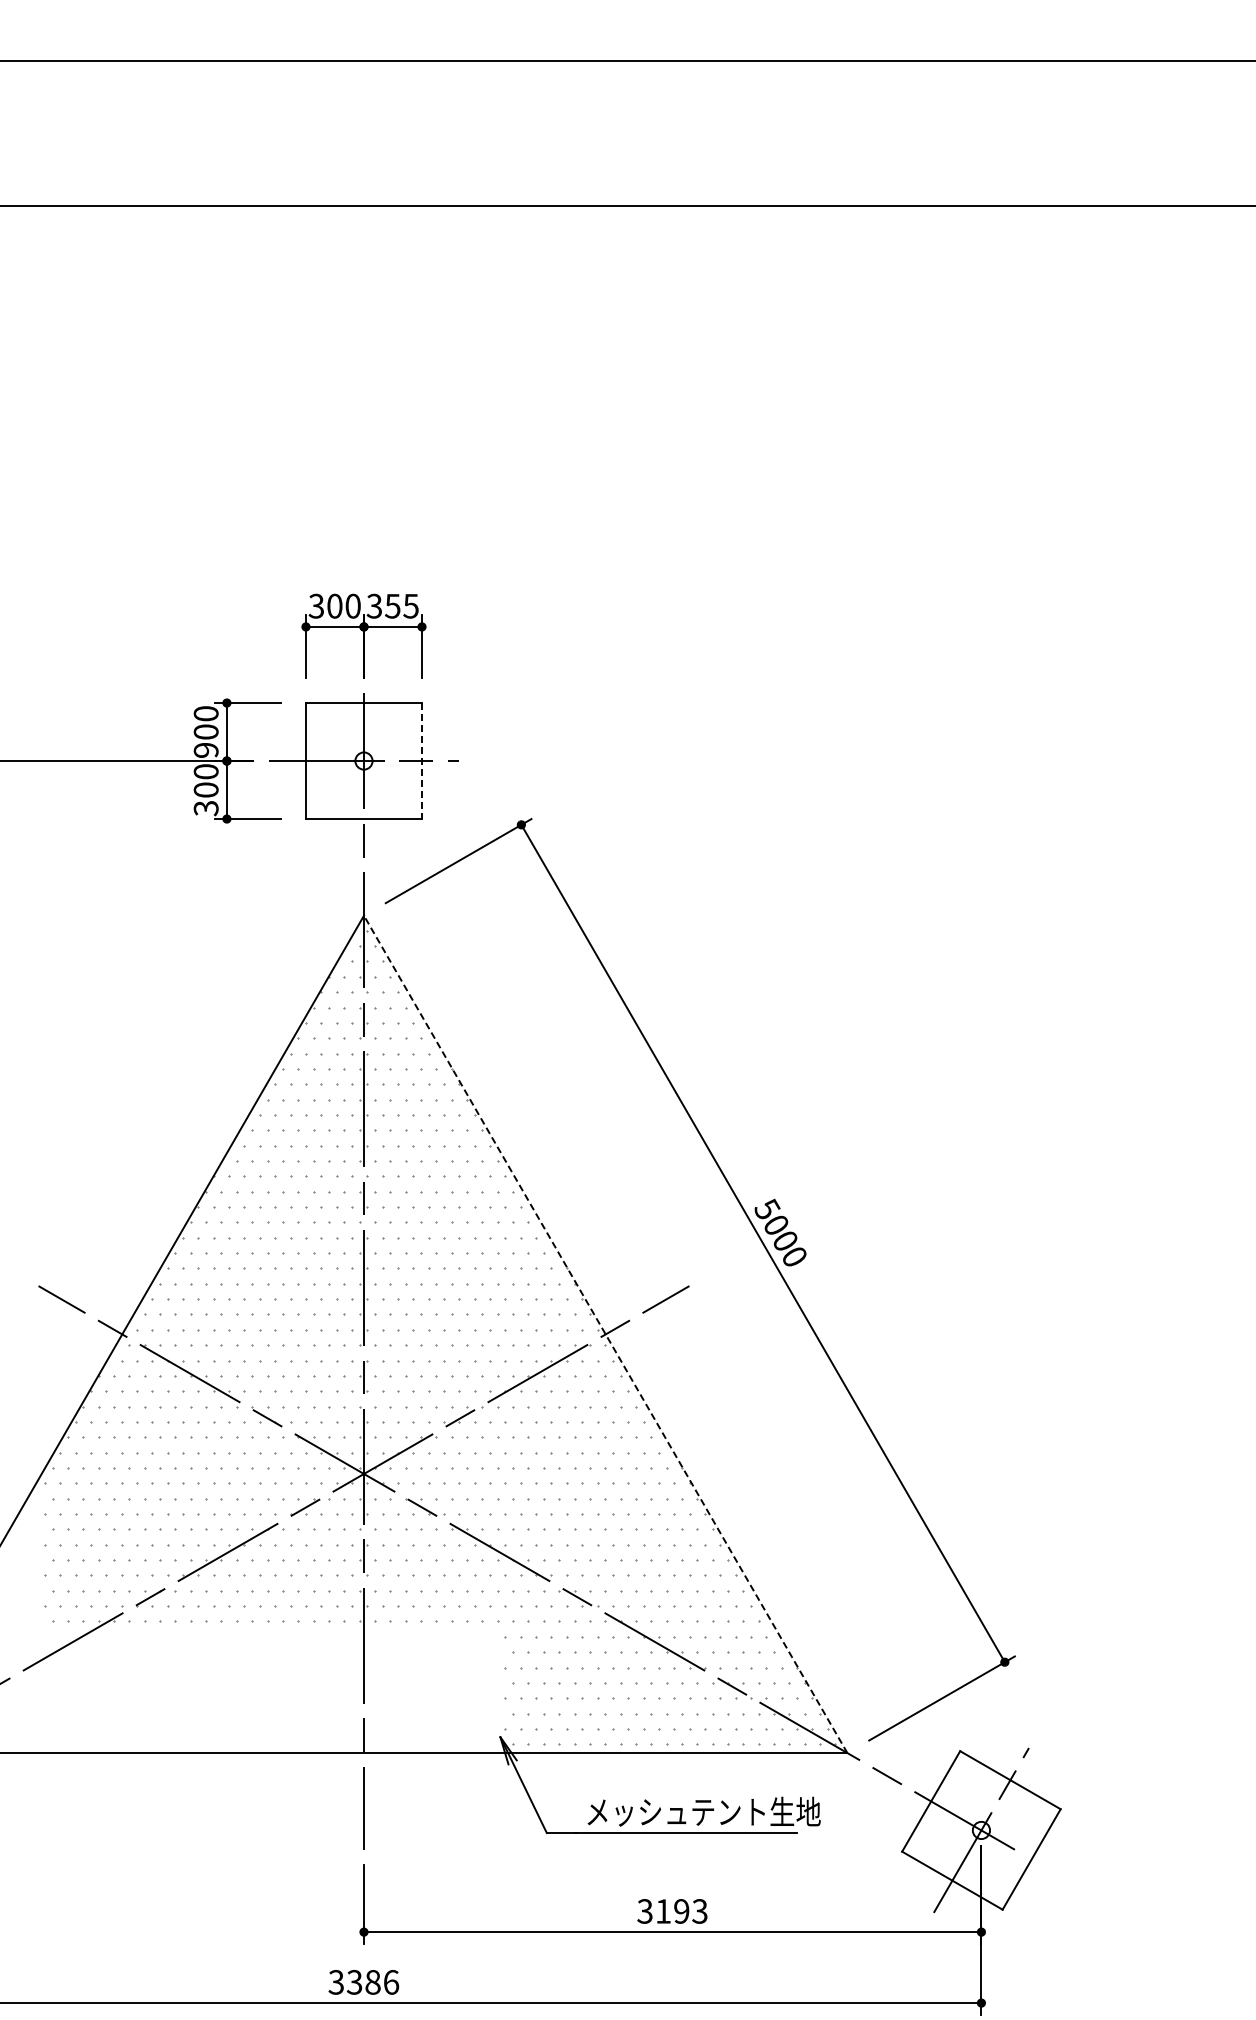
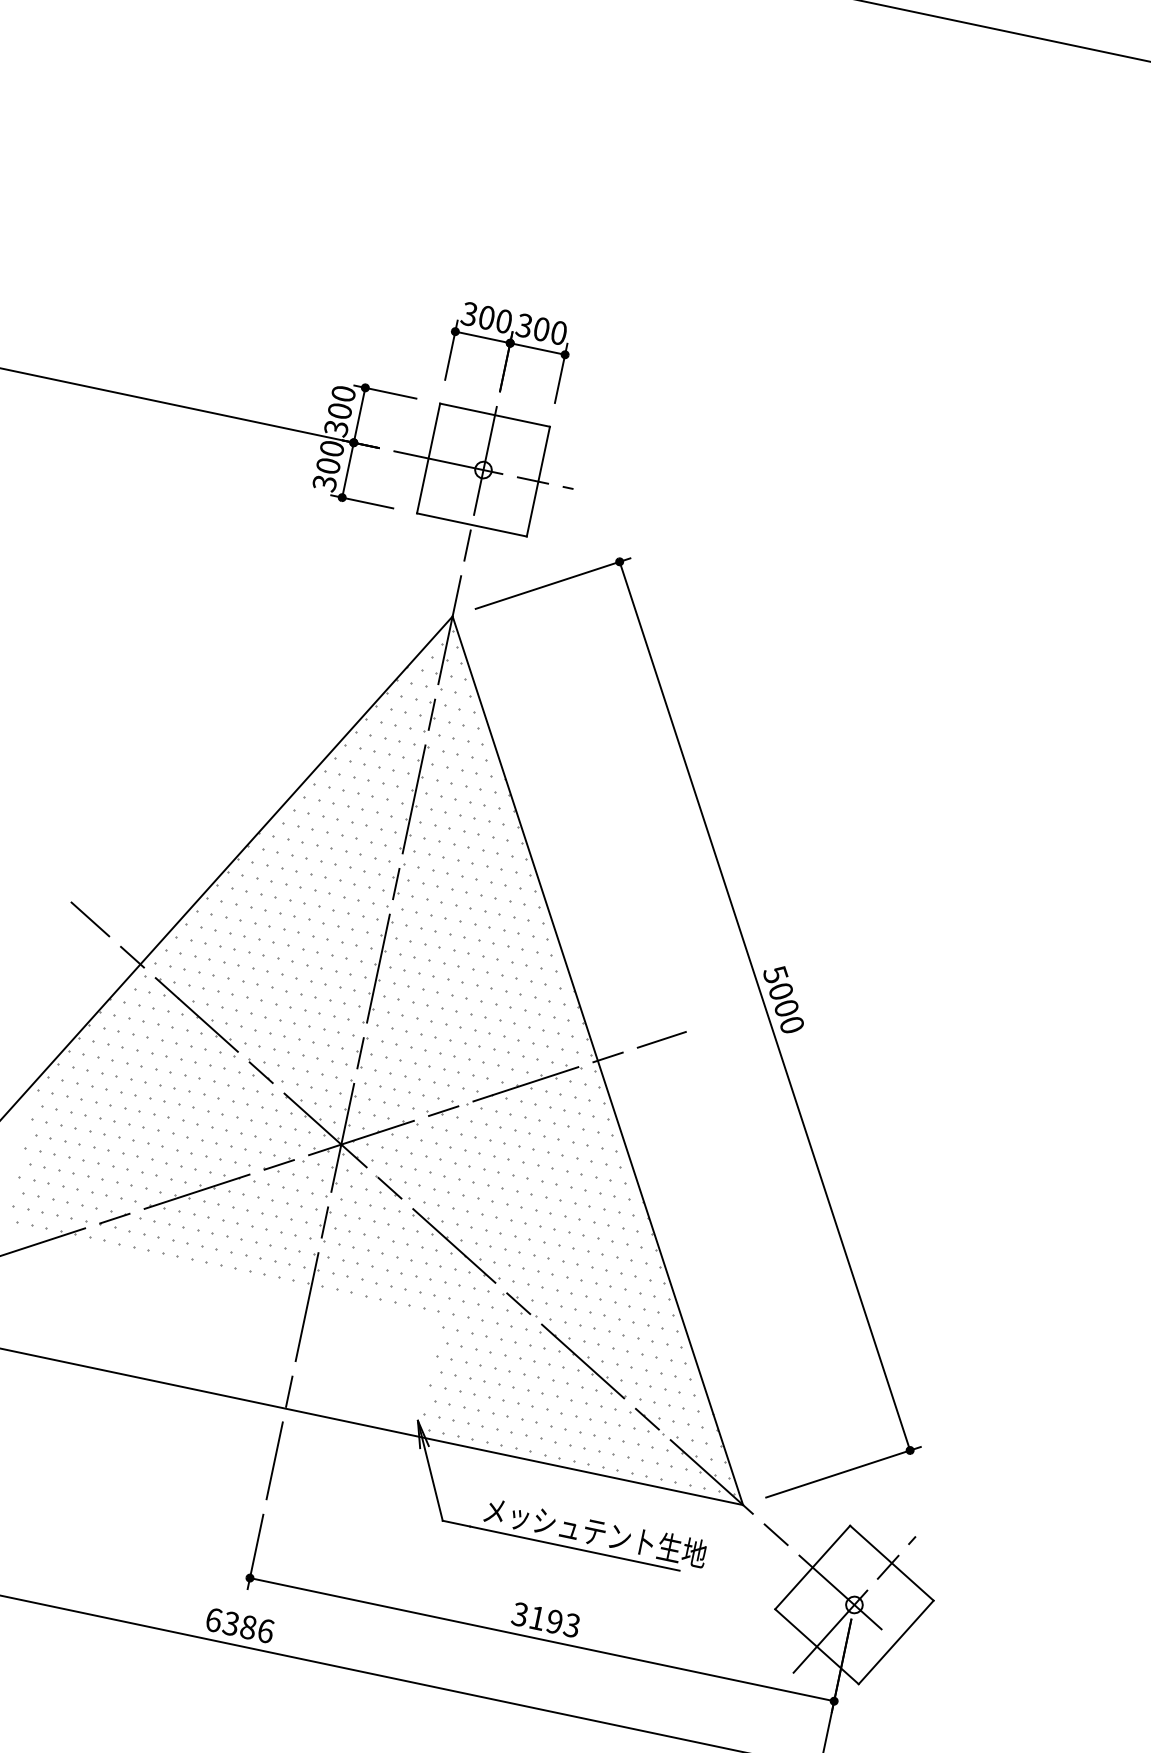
text: (401, 605) -> (549, 330), 355 -> 300
text: (205, 750) -> (335, 428), 900 -> 300
line: (422, 761) -> (538, 482), dashed -> solid
line: (605, 1333) -> (597, 1059), dashed -> solid
text: (336, 1982) -> (213, 1620), 3386 -> 6386

